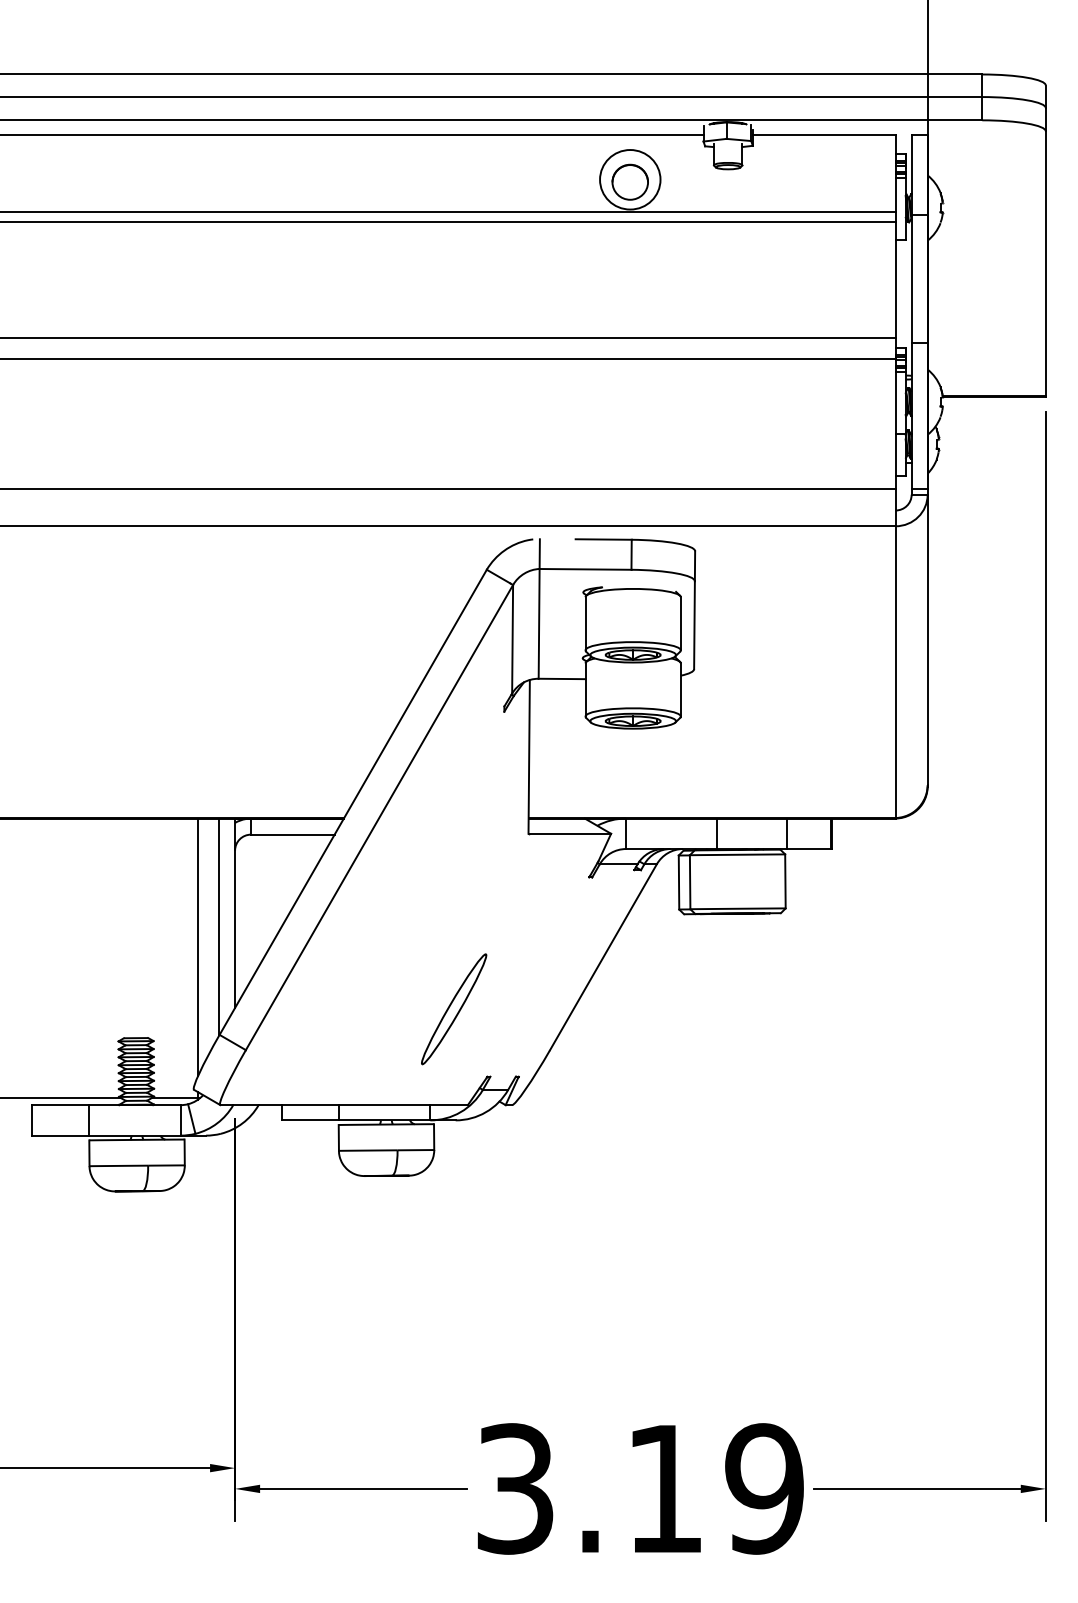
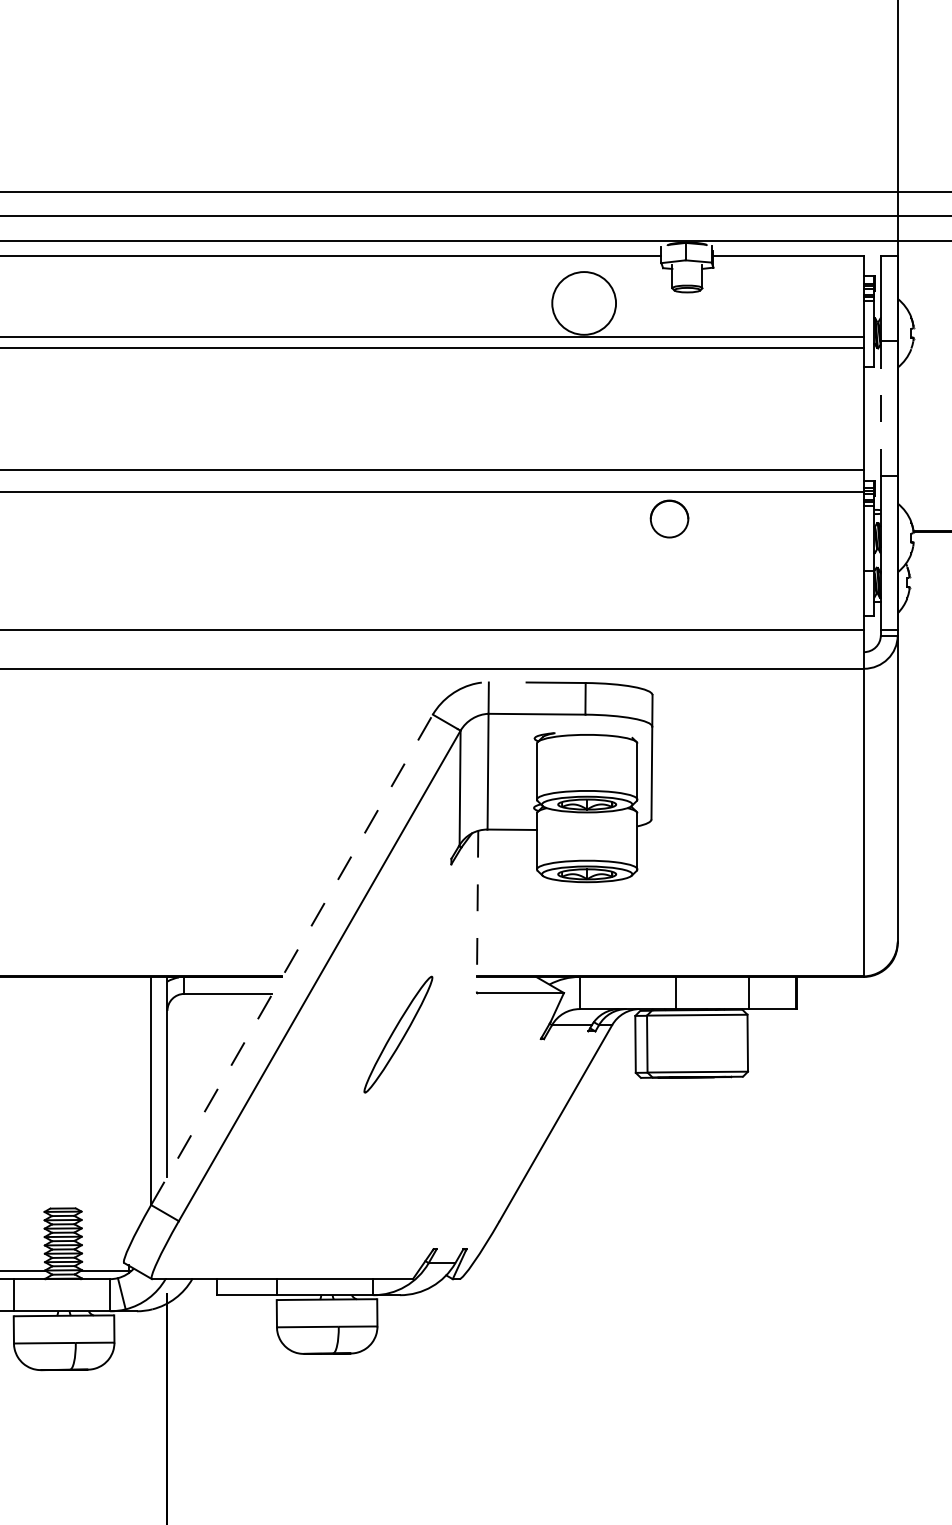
part: (629, 181) -> (668, 518), moved
line: (911, 279) -> (880, 408), solid -> dashed
line: (529, 756) -> (477, 911), solid -> dashed
line: (353, 801) -> (292, 958), solid -> dashed
line: (198, 946) -> (128, 1111), removed
part: (454, 1009) -> (398, 1034), moved

